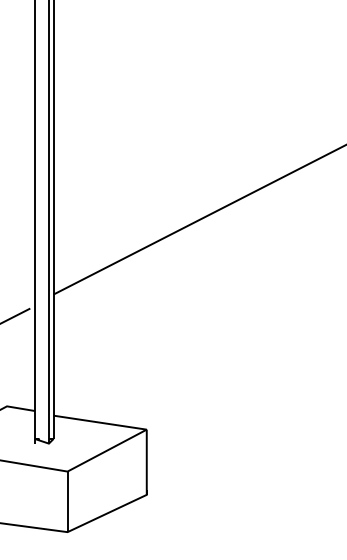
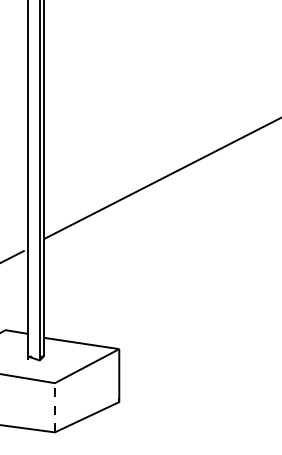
line: (67, 501) -> (54, 407), solid -> dashed

